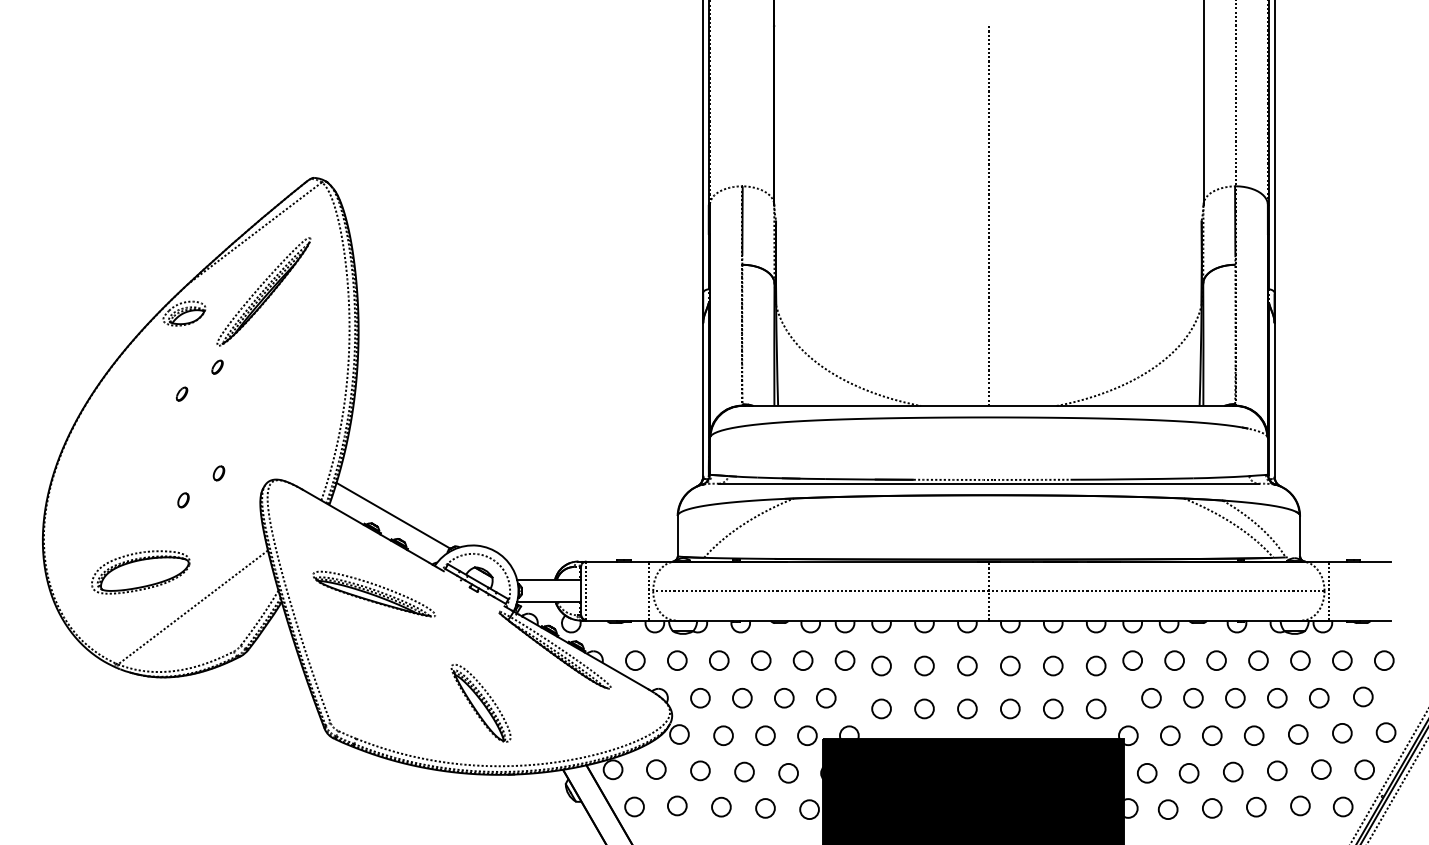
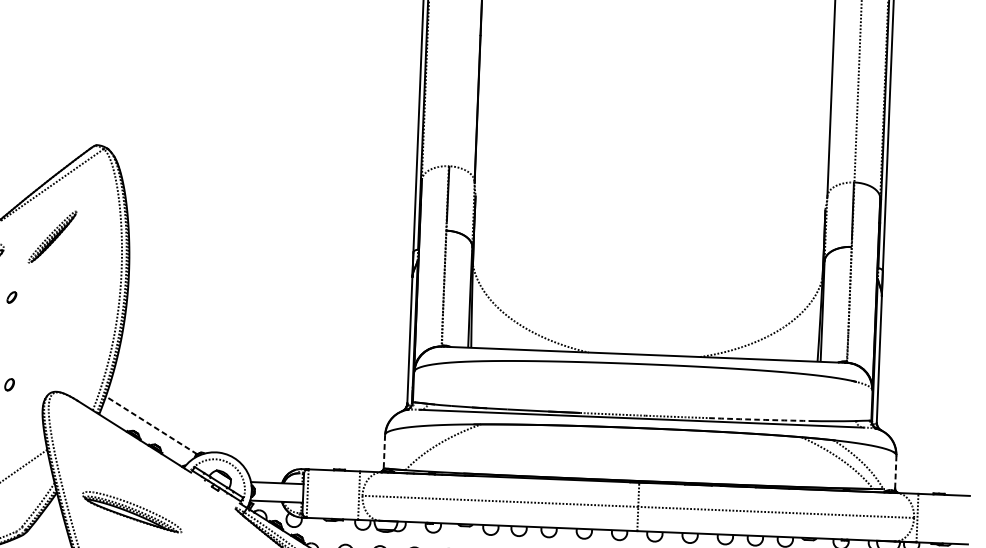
line: (988, 214) -> (650, 197), removed
part: (263, 291) -> (52, 236), size x0.6
arc: (1131, 479) -> (759, 419), solid -> dashed
line: (393, 515) -> (151, 425), solid -> dashed
line: (677, 535) -> (384, 450), solid -> dashed
line: (1300, 535) -> (896, 471), solid -> dashed
part: (373, 593) -> (131, 511), moved

